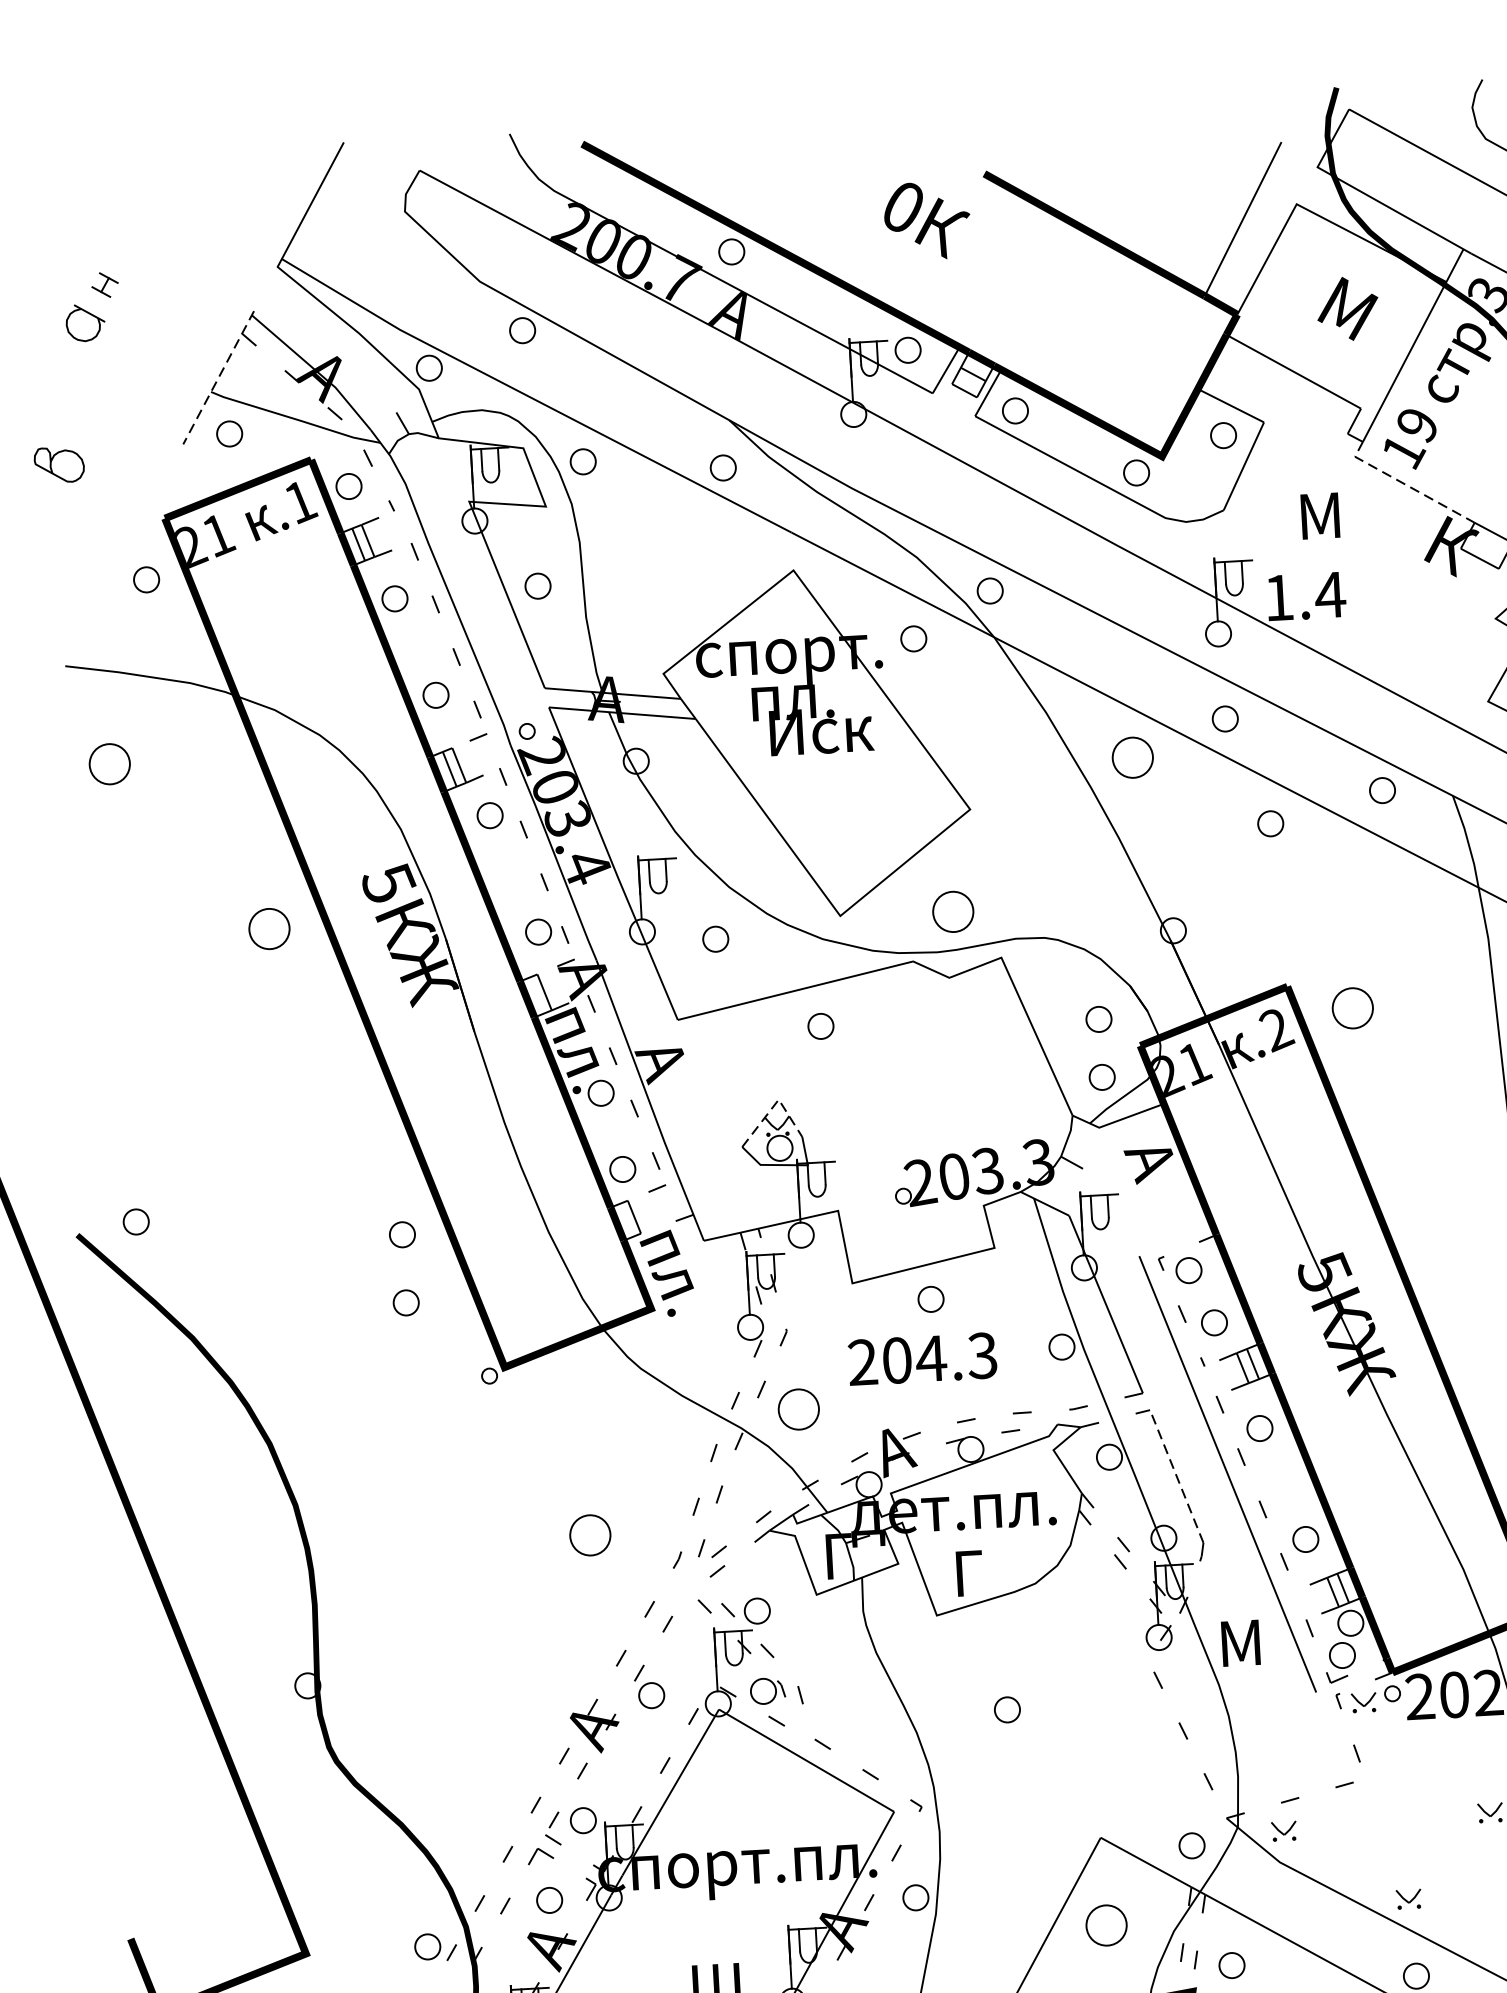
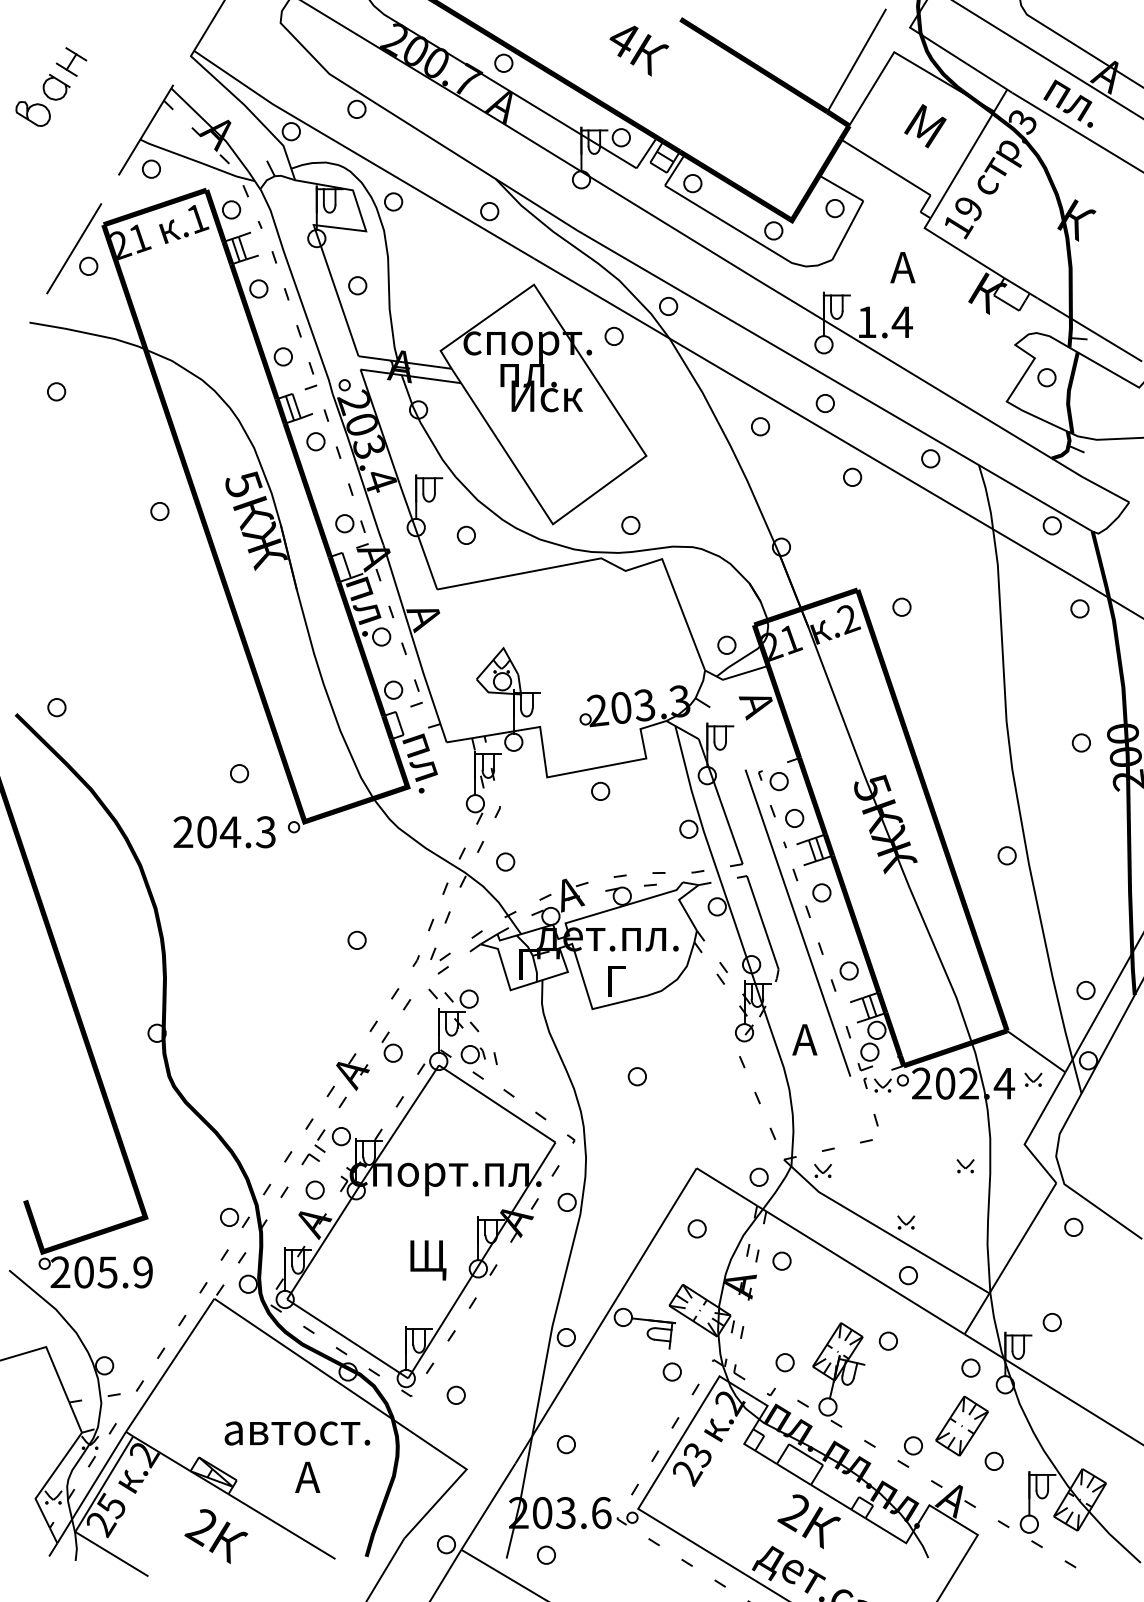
text: (903, 207) -> (623, 39), 0 -> 4
part: (105, 284) -> (71, 61), size x1.67
line: (219, 378) -> (146, 130), dashed -> solid
curve: (52, 464) -> (28, 113), moved
line: (1407, 484) -> (959, 249), dashed -> solid
text: (1323, 515) -> (900, 267), М -> А
line: (124, 555) -> (74, 248), added
part: (1133, 757) -> (760, 426), size x0.62
part: (110, 763) -> (56, 391), size x0.62
part: (952, 910) -> (630, 524), size x0.62
part: (269, 929) -> (159, 511), size x0.62
part: (1352, 1006) -> (901, 606), size x0.62
part: (1098, 1018) -> (726, 604), removed
part: (819, 1025) -> (534, 598), removed
line: (774, 1104) -> (500, 651), dashed -> solid
part: (402, 1234) -> (239, 726), removed
text: (922, 1359) -> (224, 832), moved
part: (798, 1408) -> (505, 861), size x0.62
line: (1176, 1476) -> (762, 922), dashed -> solid
part: (589, 1533) -> (356, 939), size x0.62
text: (1243, 1642) -> (802, 1039), М -> А
part: (1105, 1925) -> (696, 1228), size x0.62

